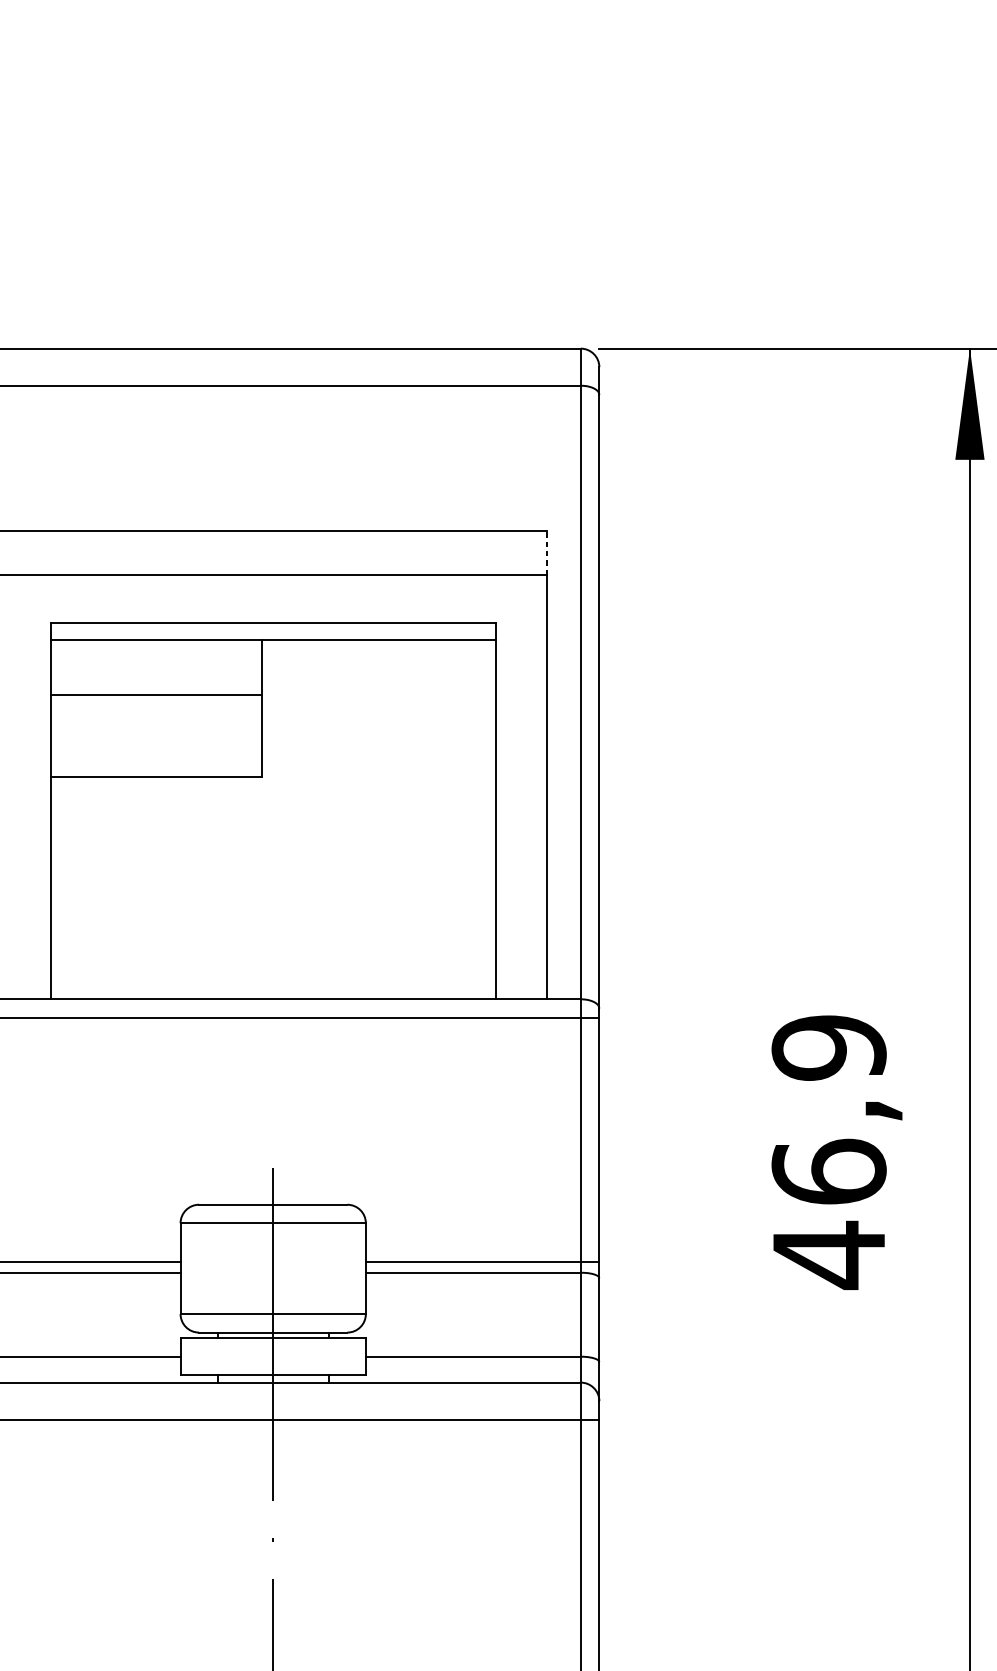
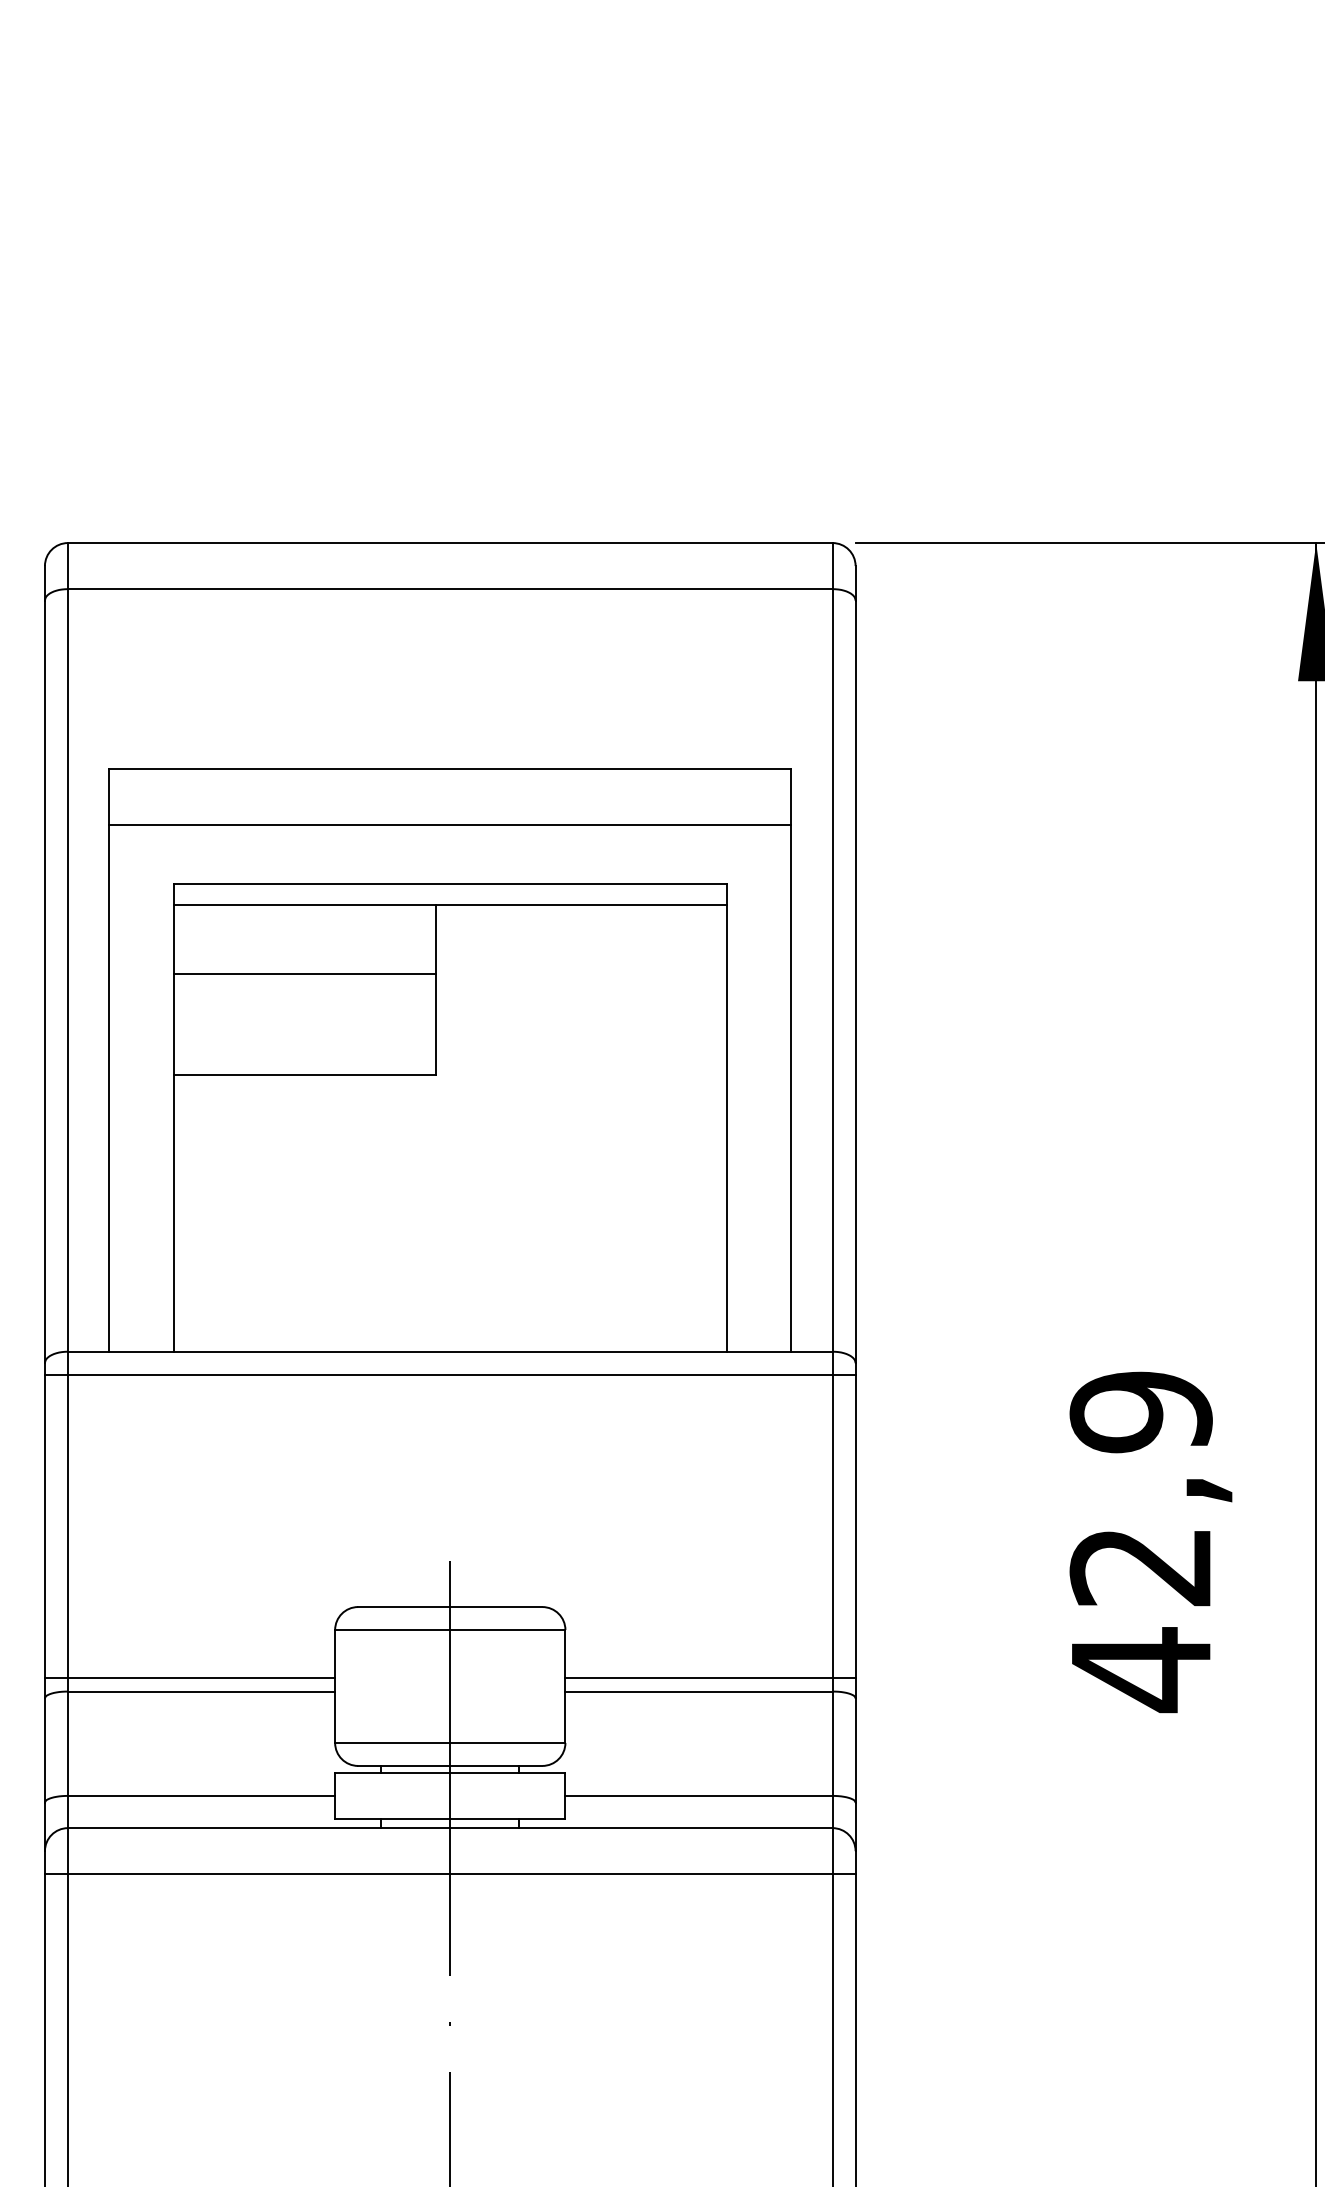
line: (547, 552) -> (791, 796), dashed -> solid
text: (828, 1171) -> (1140, 1565), 46,9 -> 42,9

